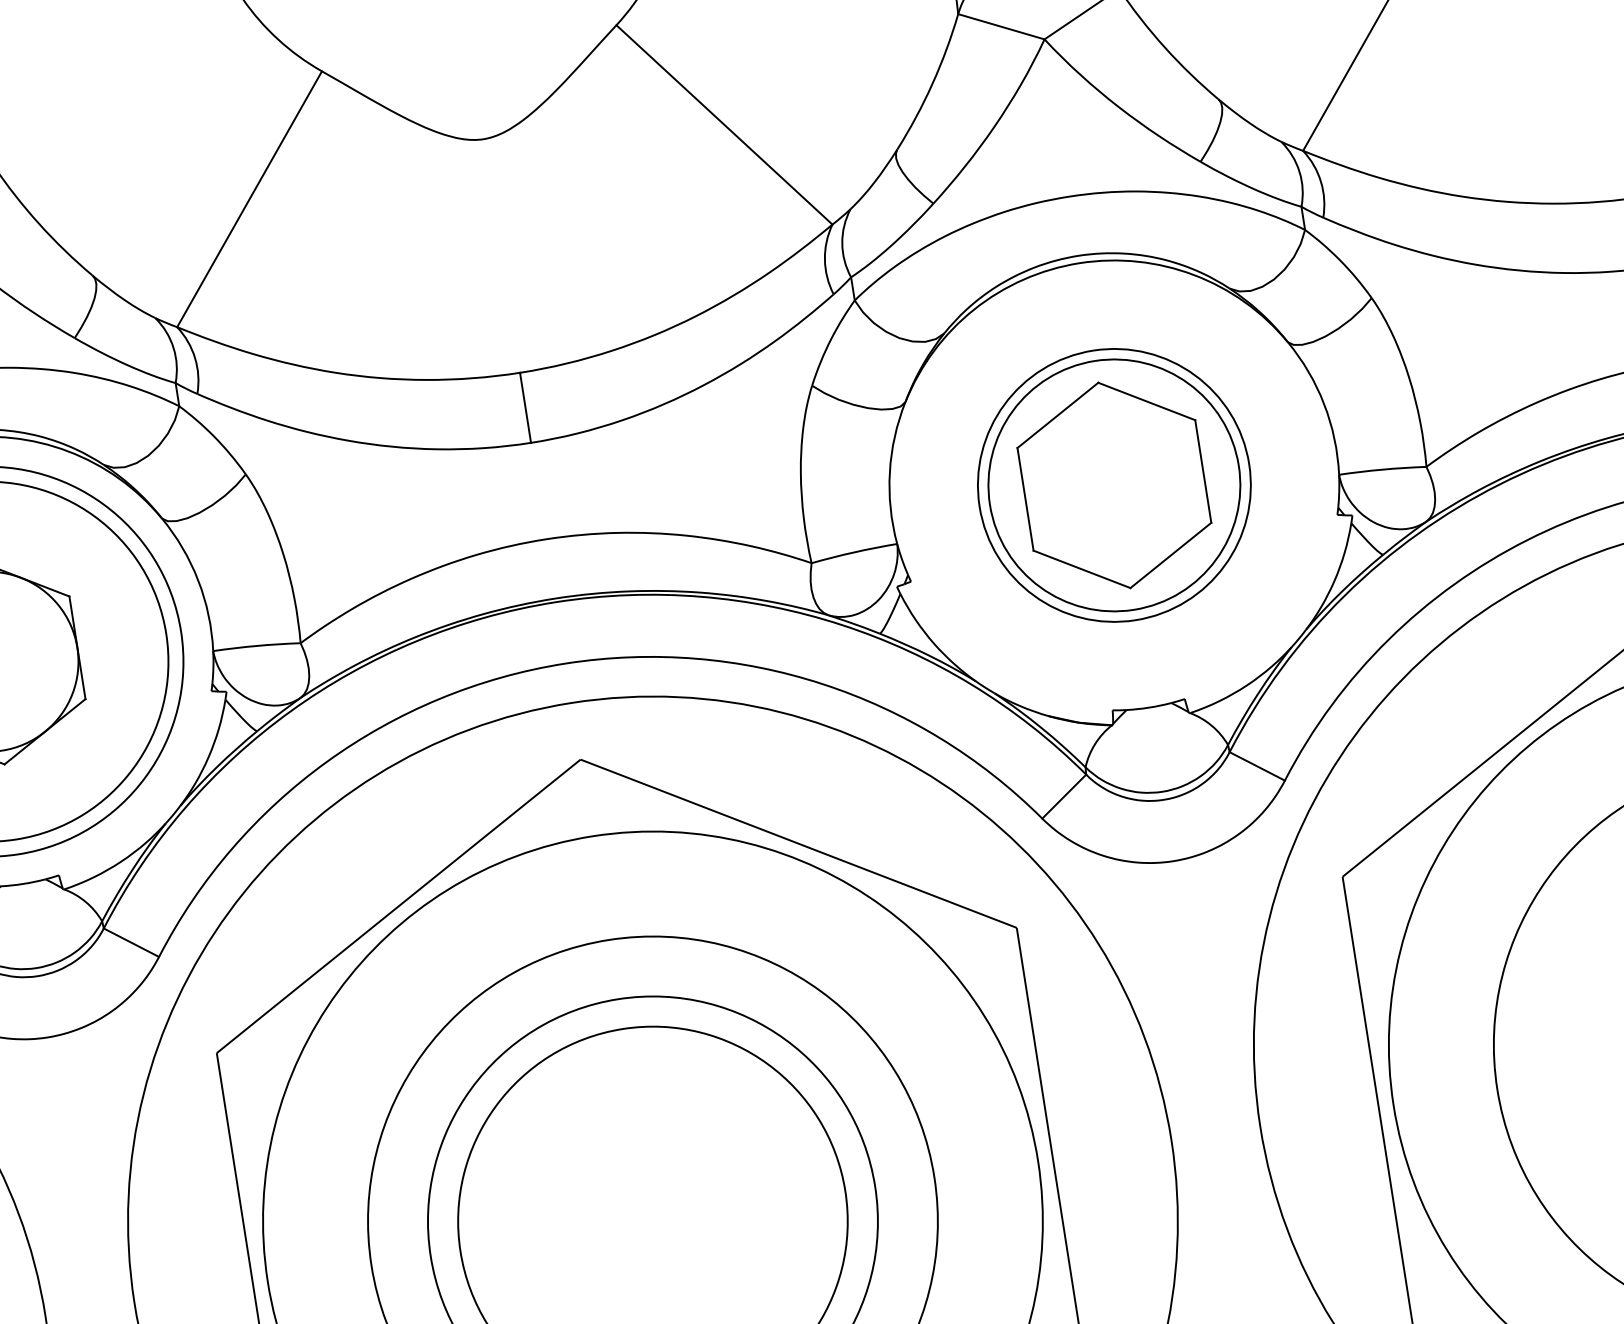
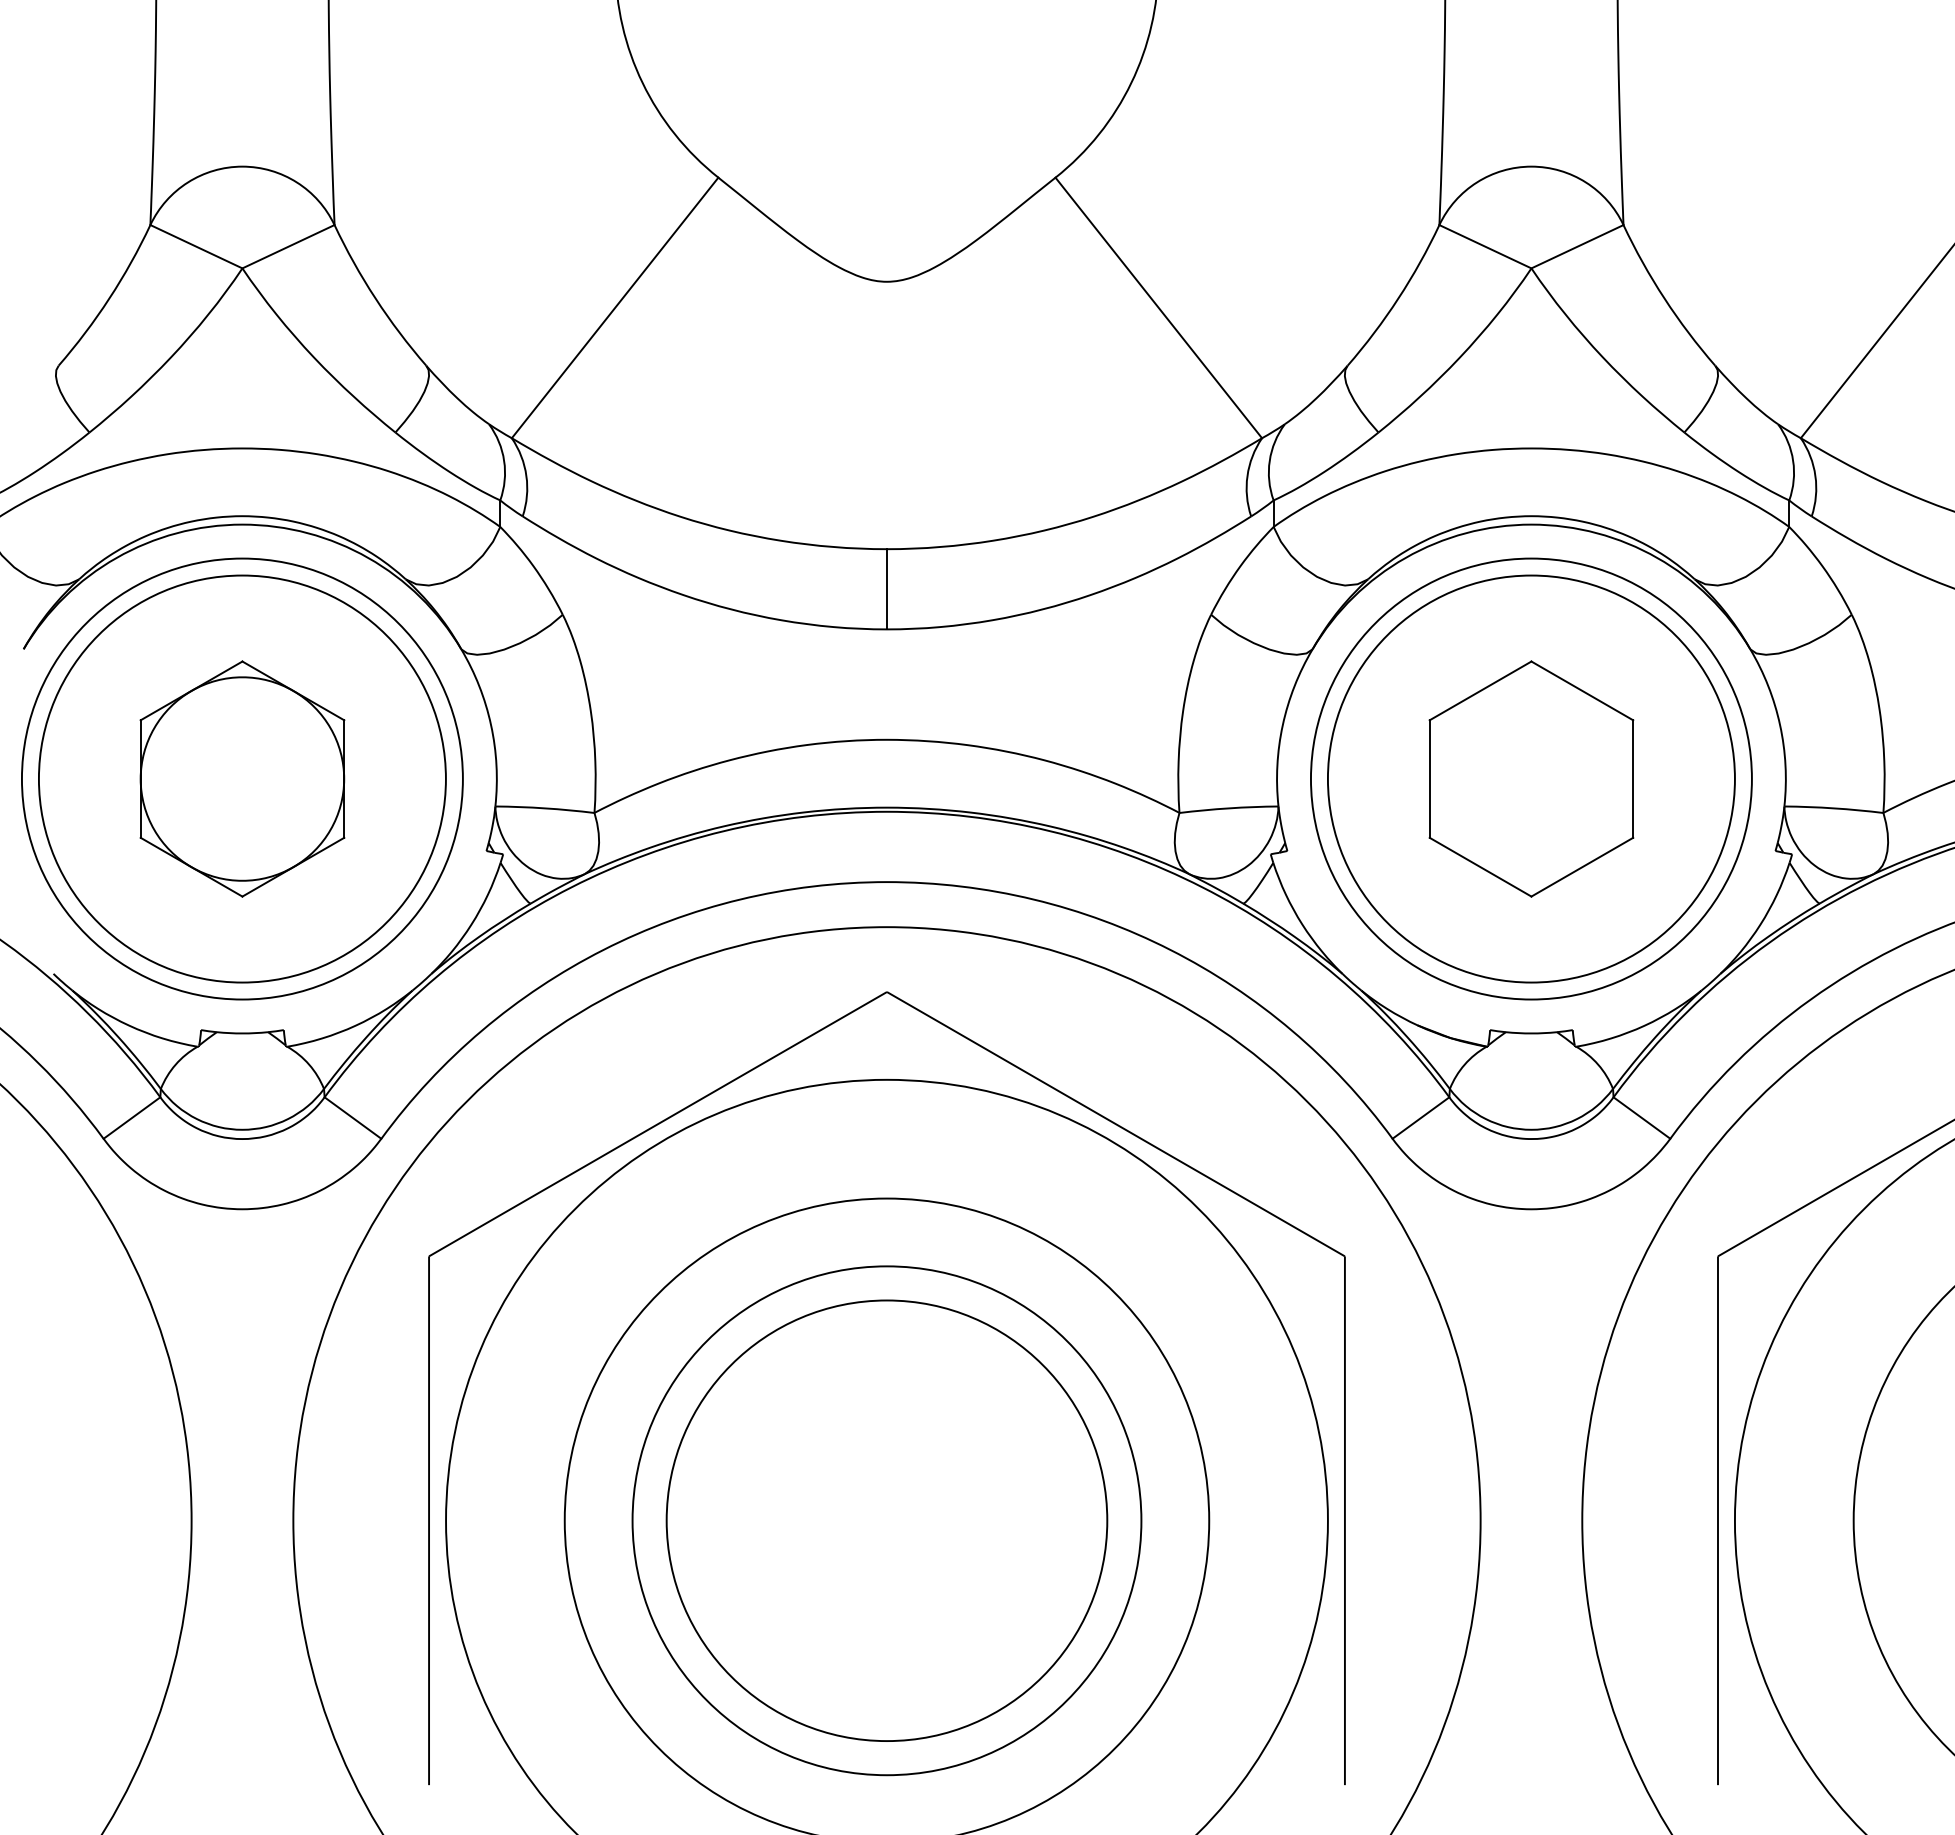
circle: (1113, 485) -> (1530, 778), size x1.43
circle: (1113, 485) -> (1530, 778), size x1.43

